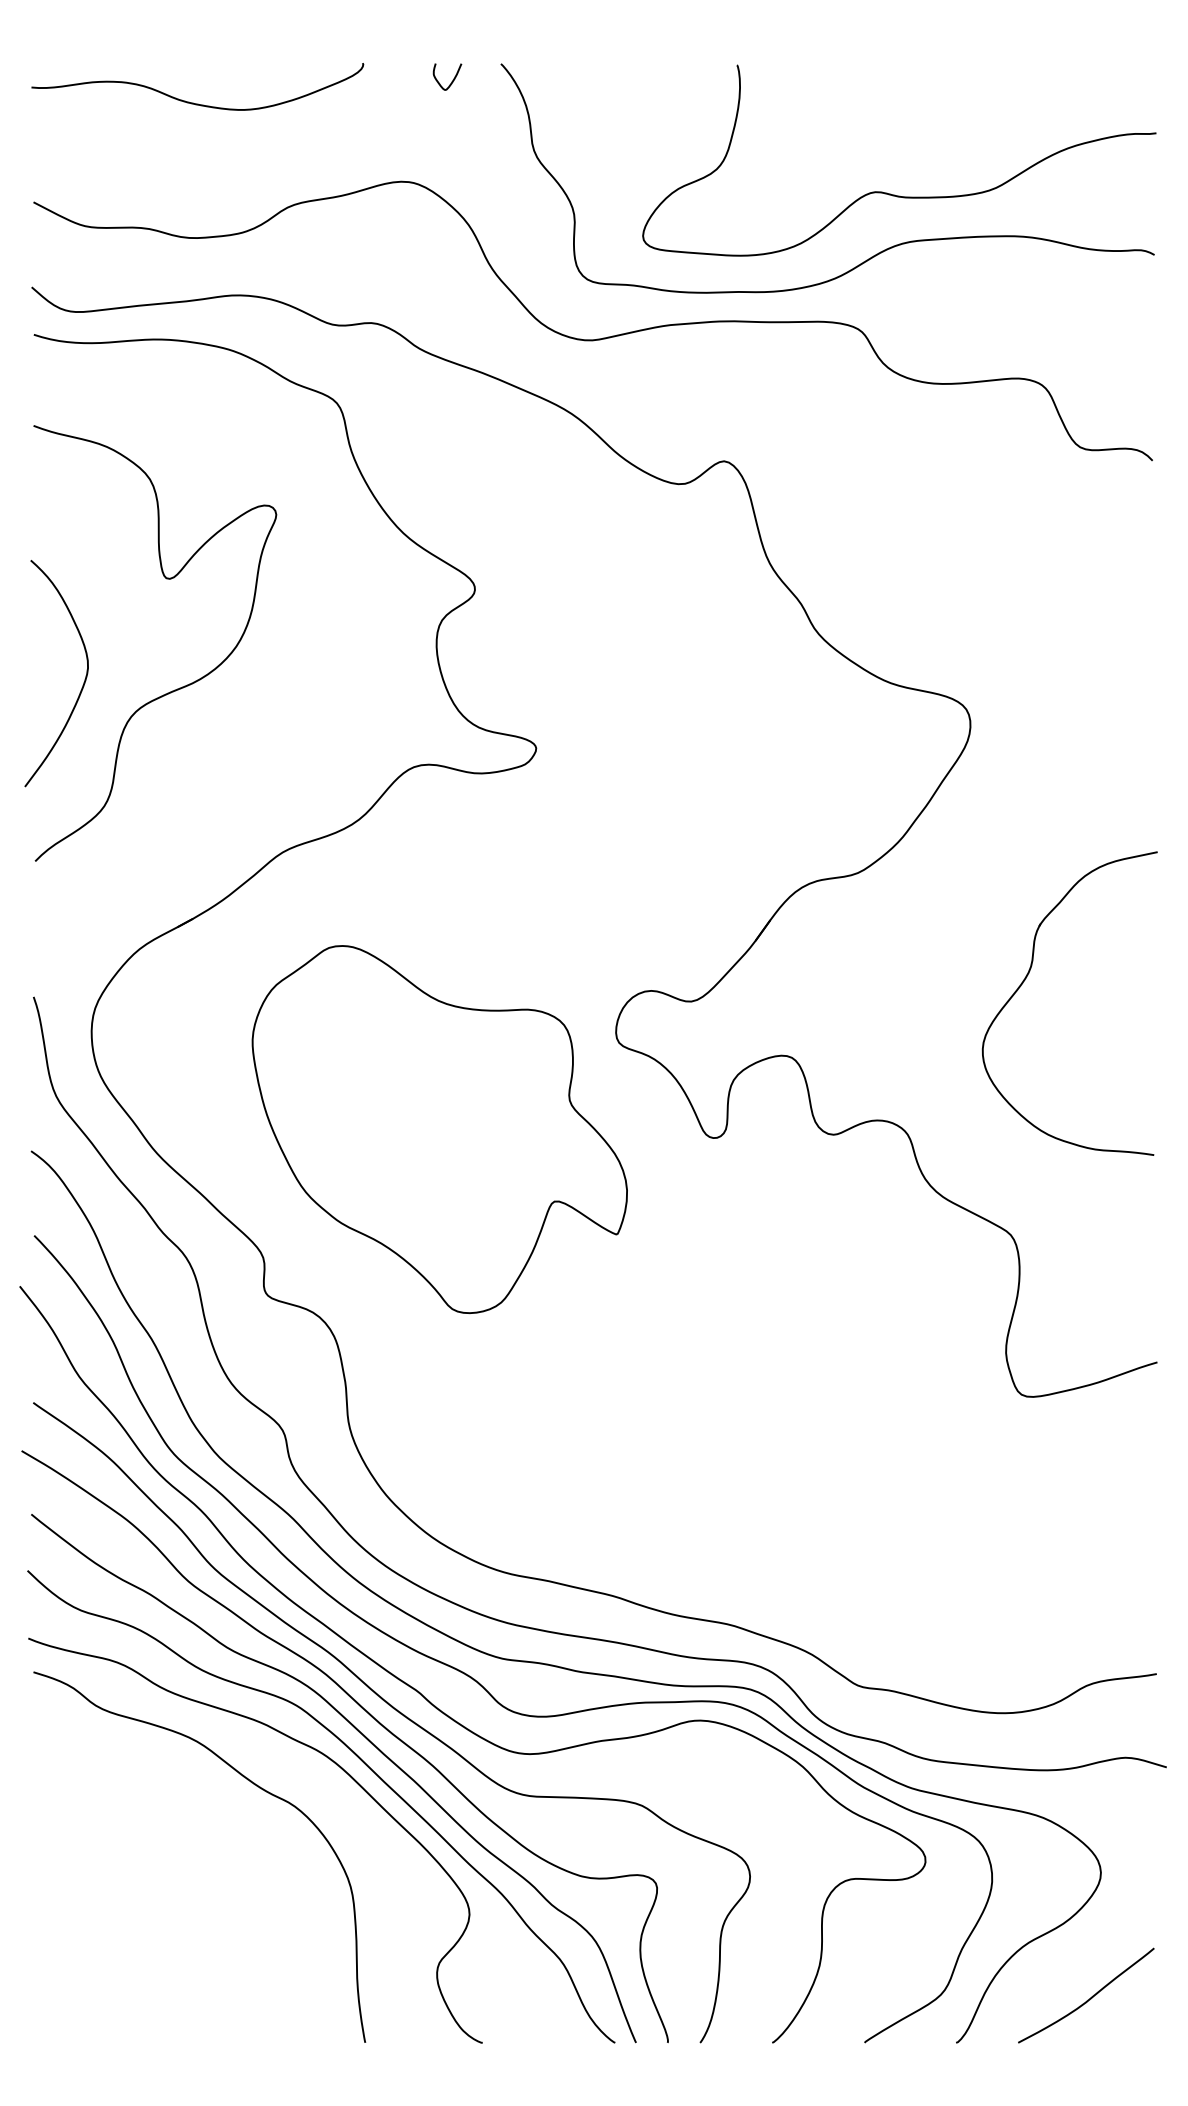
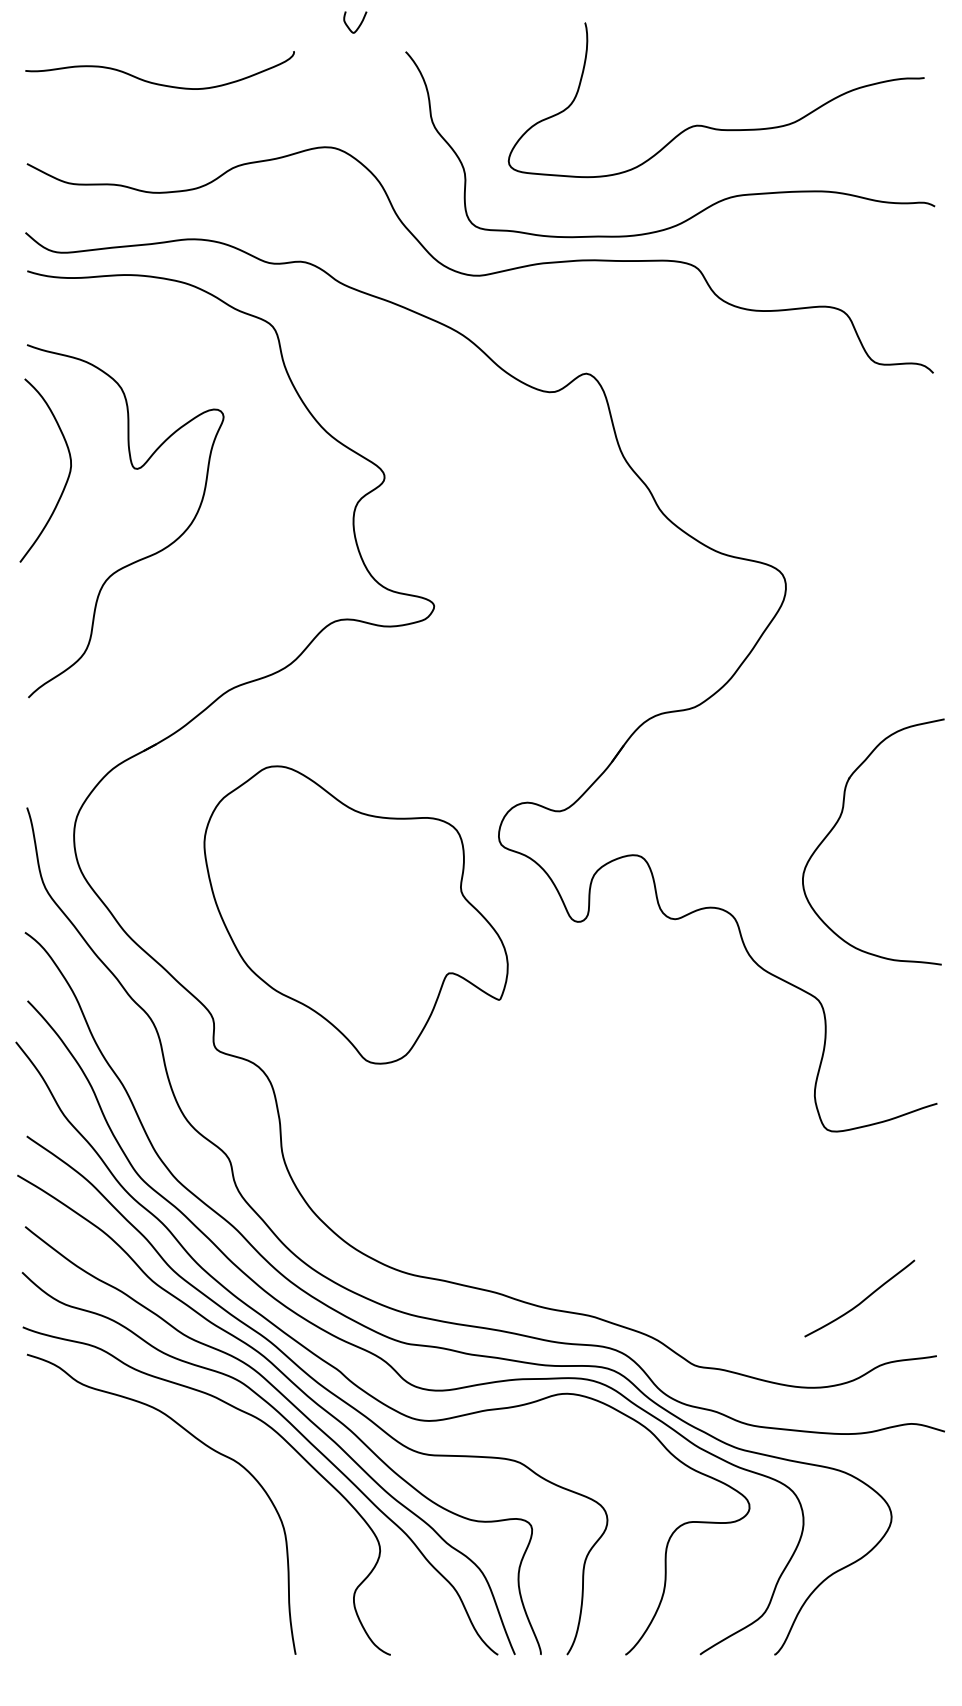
curve: (451, 80) -> (358, 25), moved
curve: (890, 193) -> (709, 126), moved
curve: (82, 684) -> (66, 479), moved
part: (1027, 977) -> (839, 820), moved
curve: (1089, 1998) -> (862, 1300), moved

